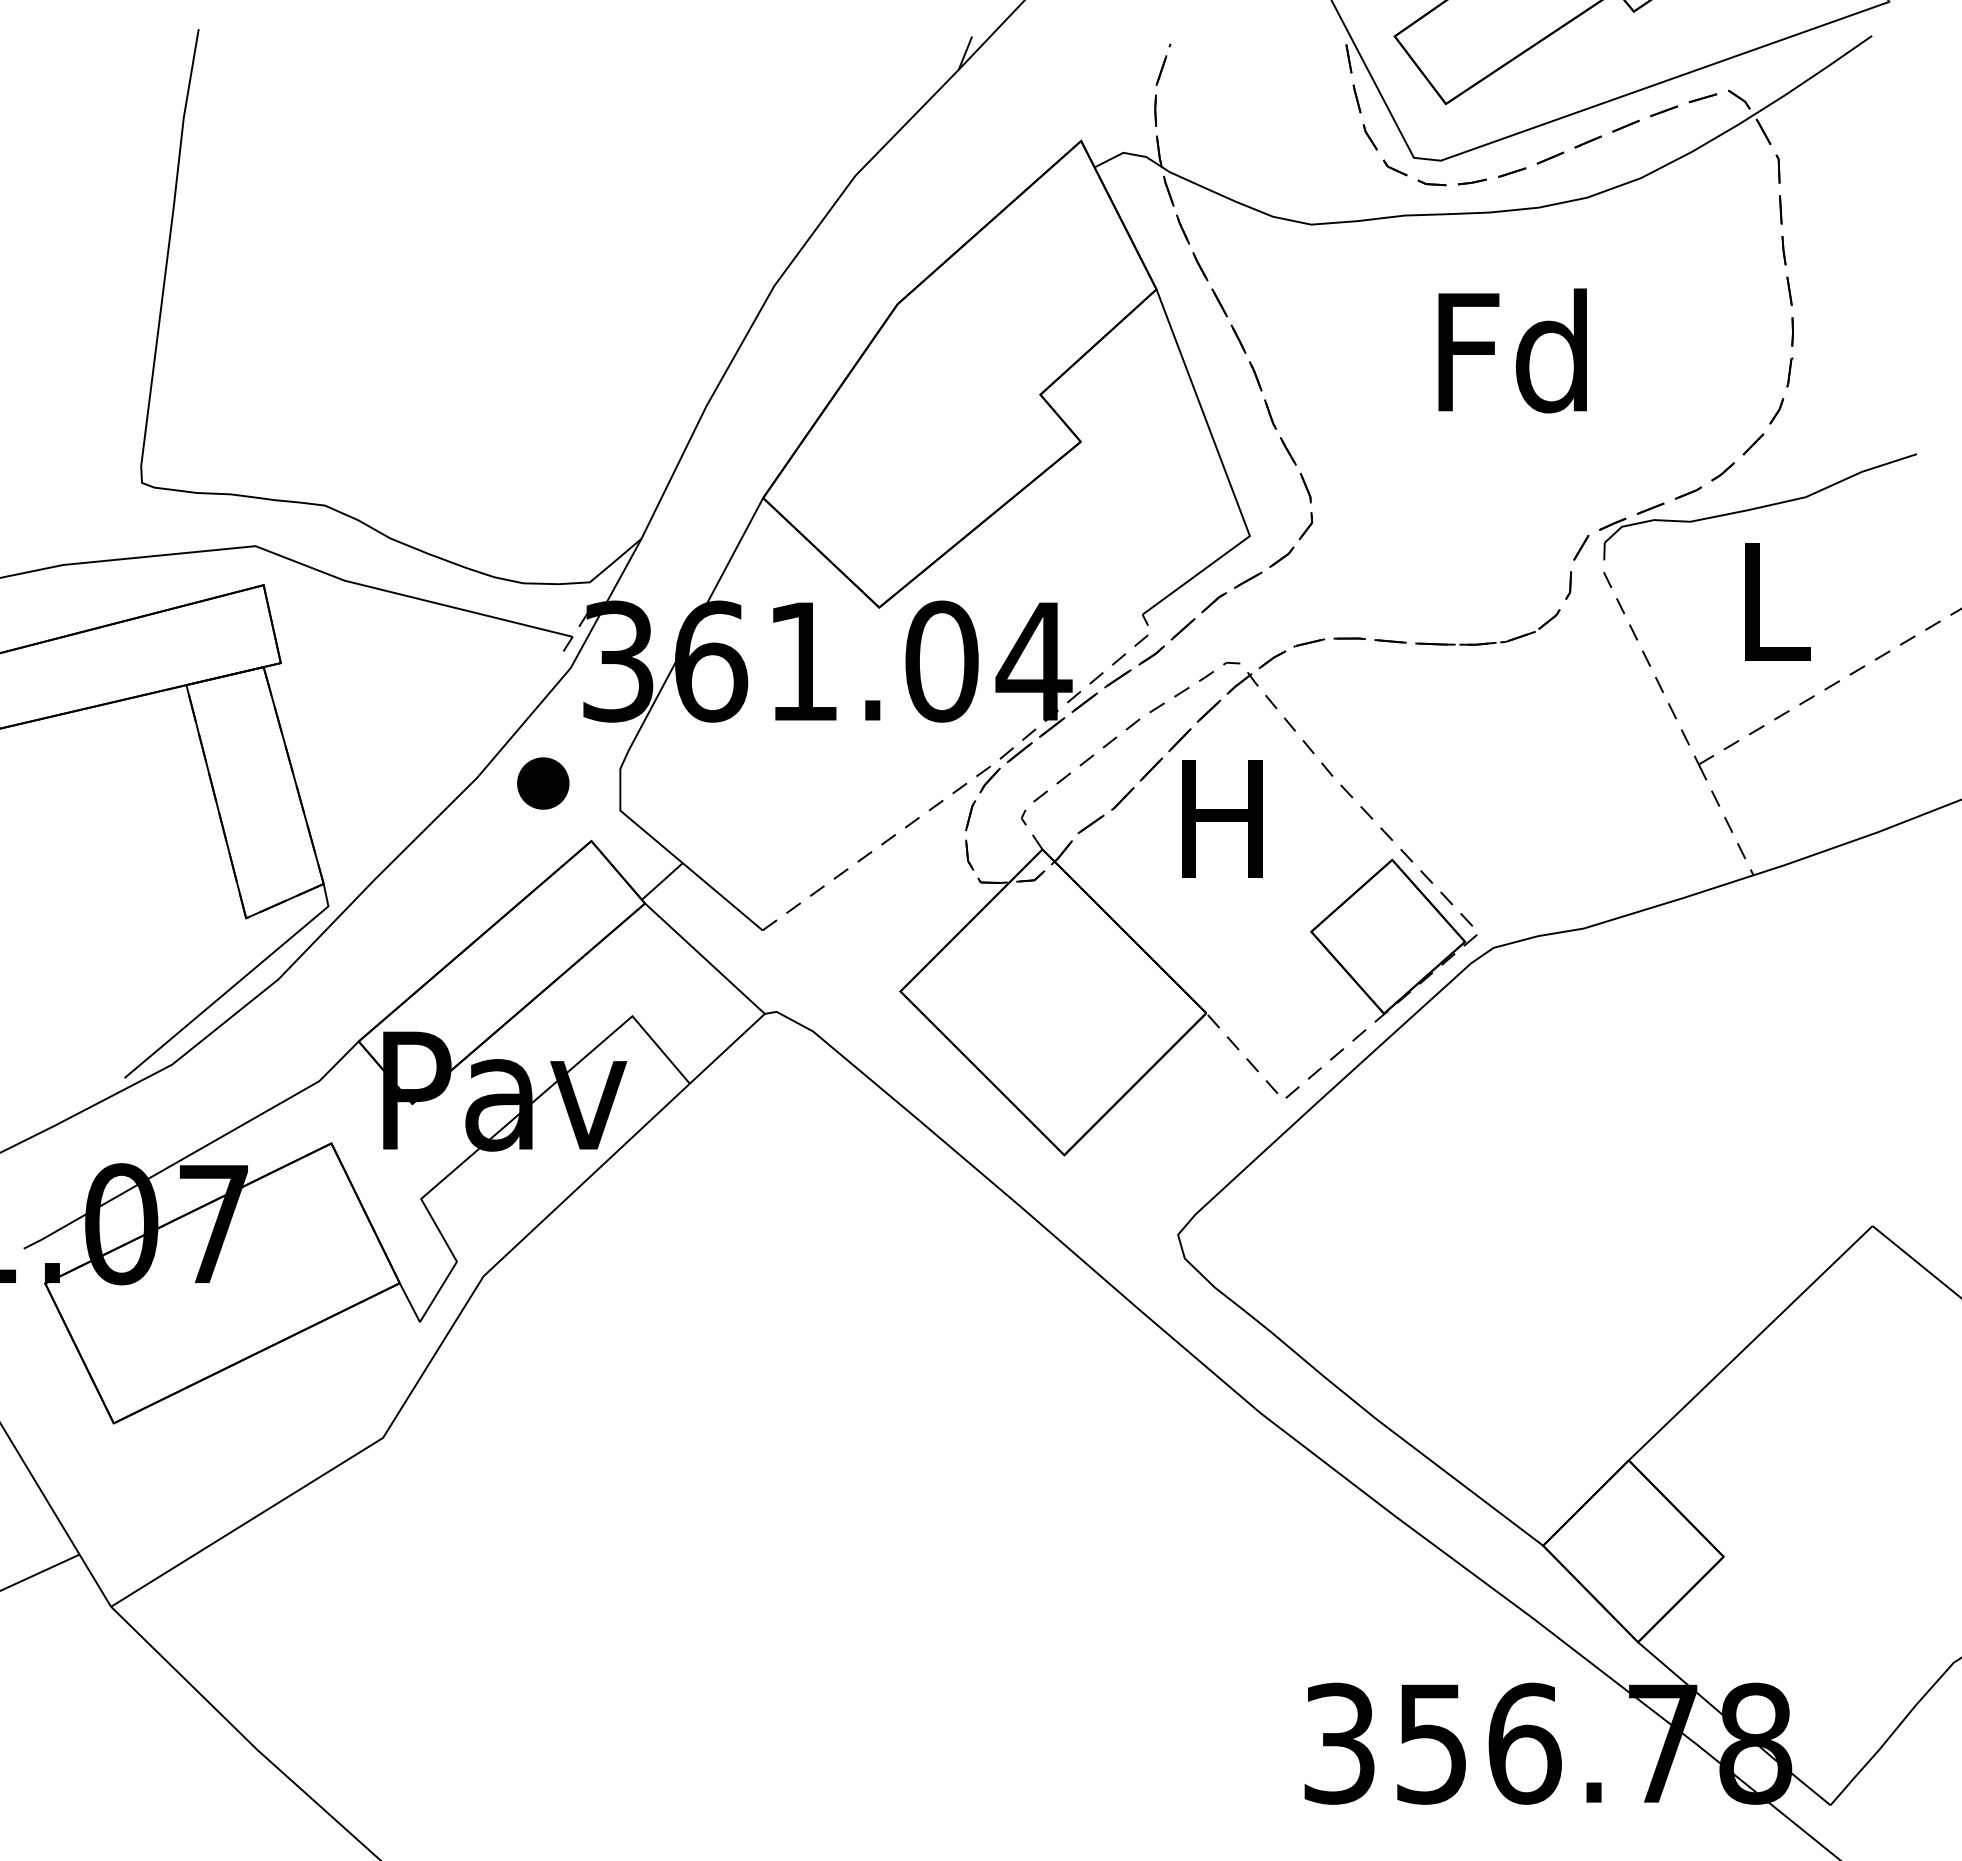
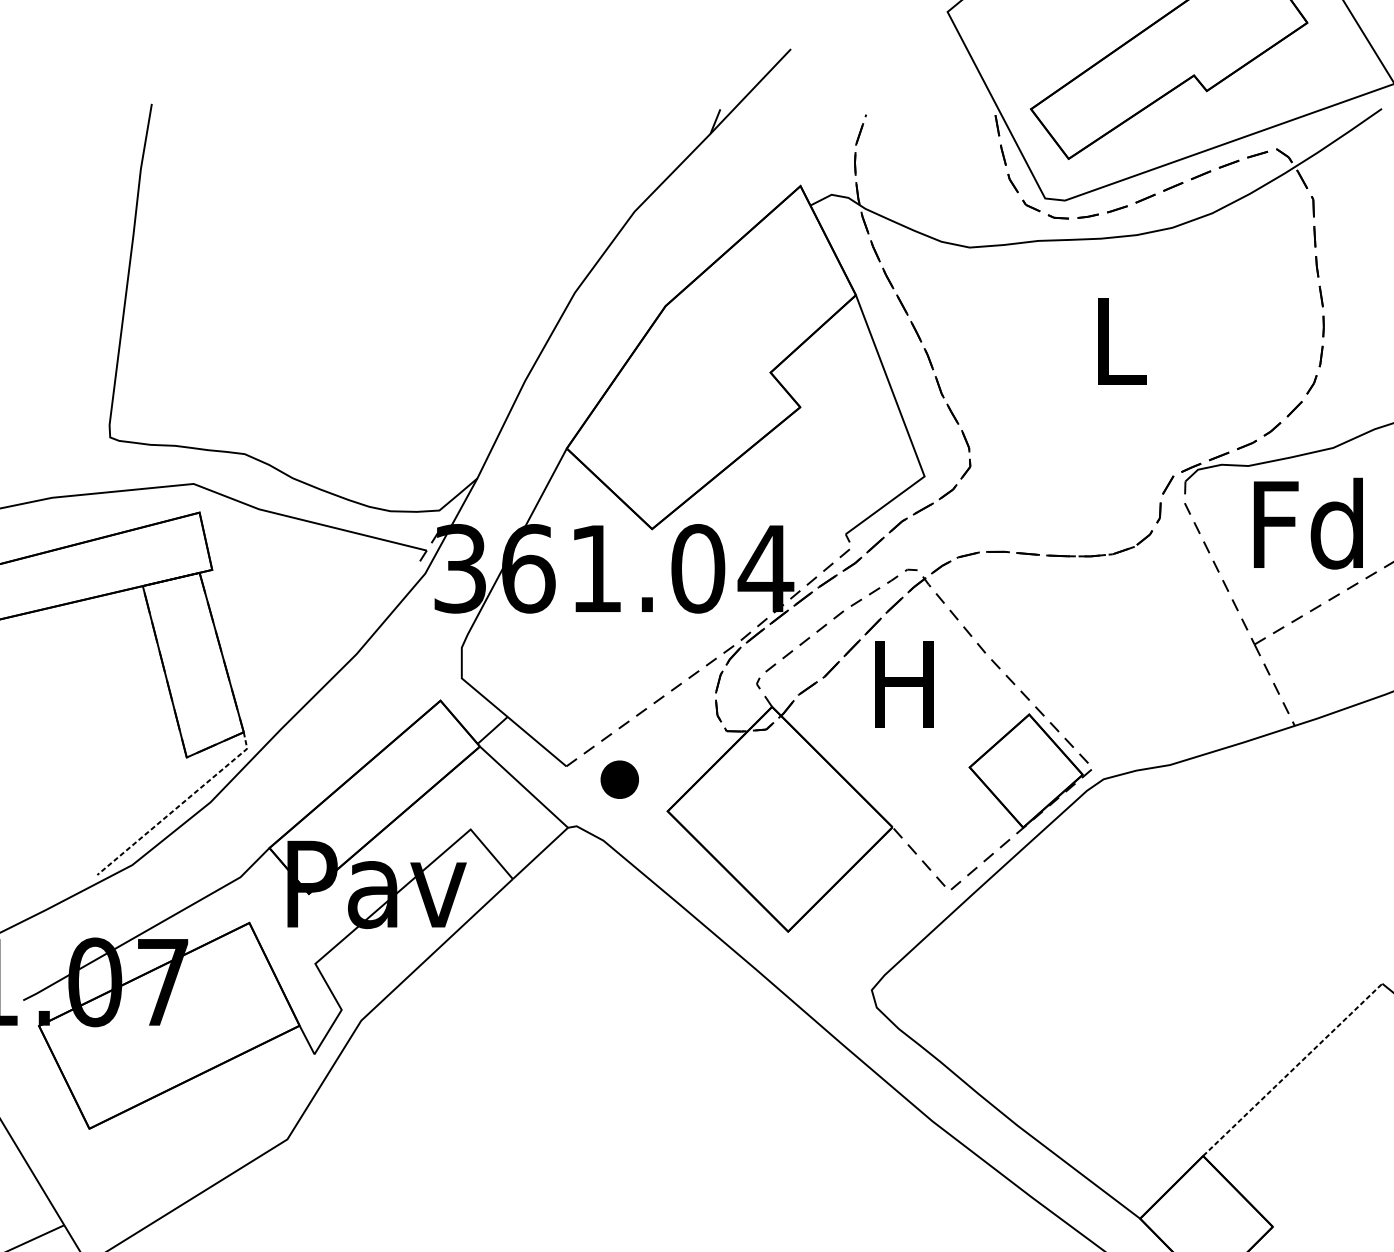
text: (1512, 350) -> (1117, 340), Fd -> L
text: (1771, 599) -> (1308, 523), L -> Fd
part: (543, 783) -> (619, 779), moved
line: (235, 984) -> (178, 806), solid -> dashed
line: (1751, 1342) -> (1293, 1069), solid -> dashed

